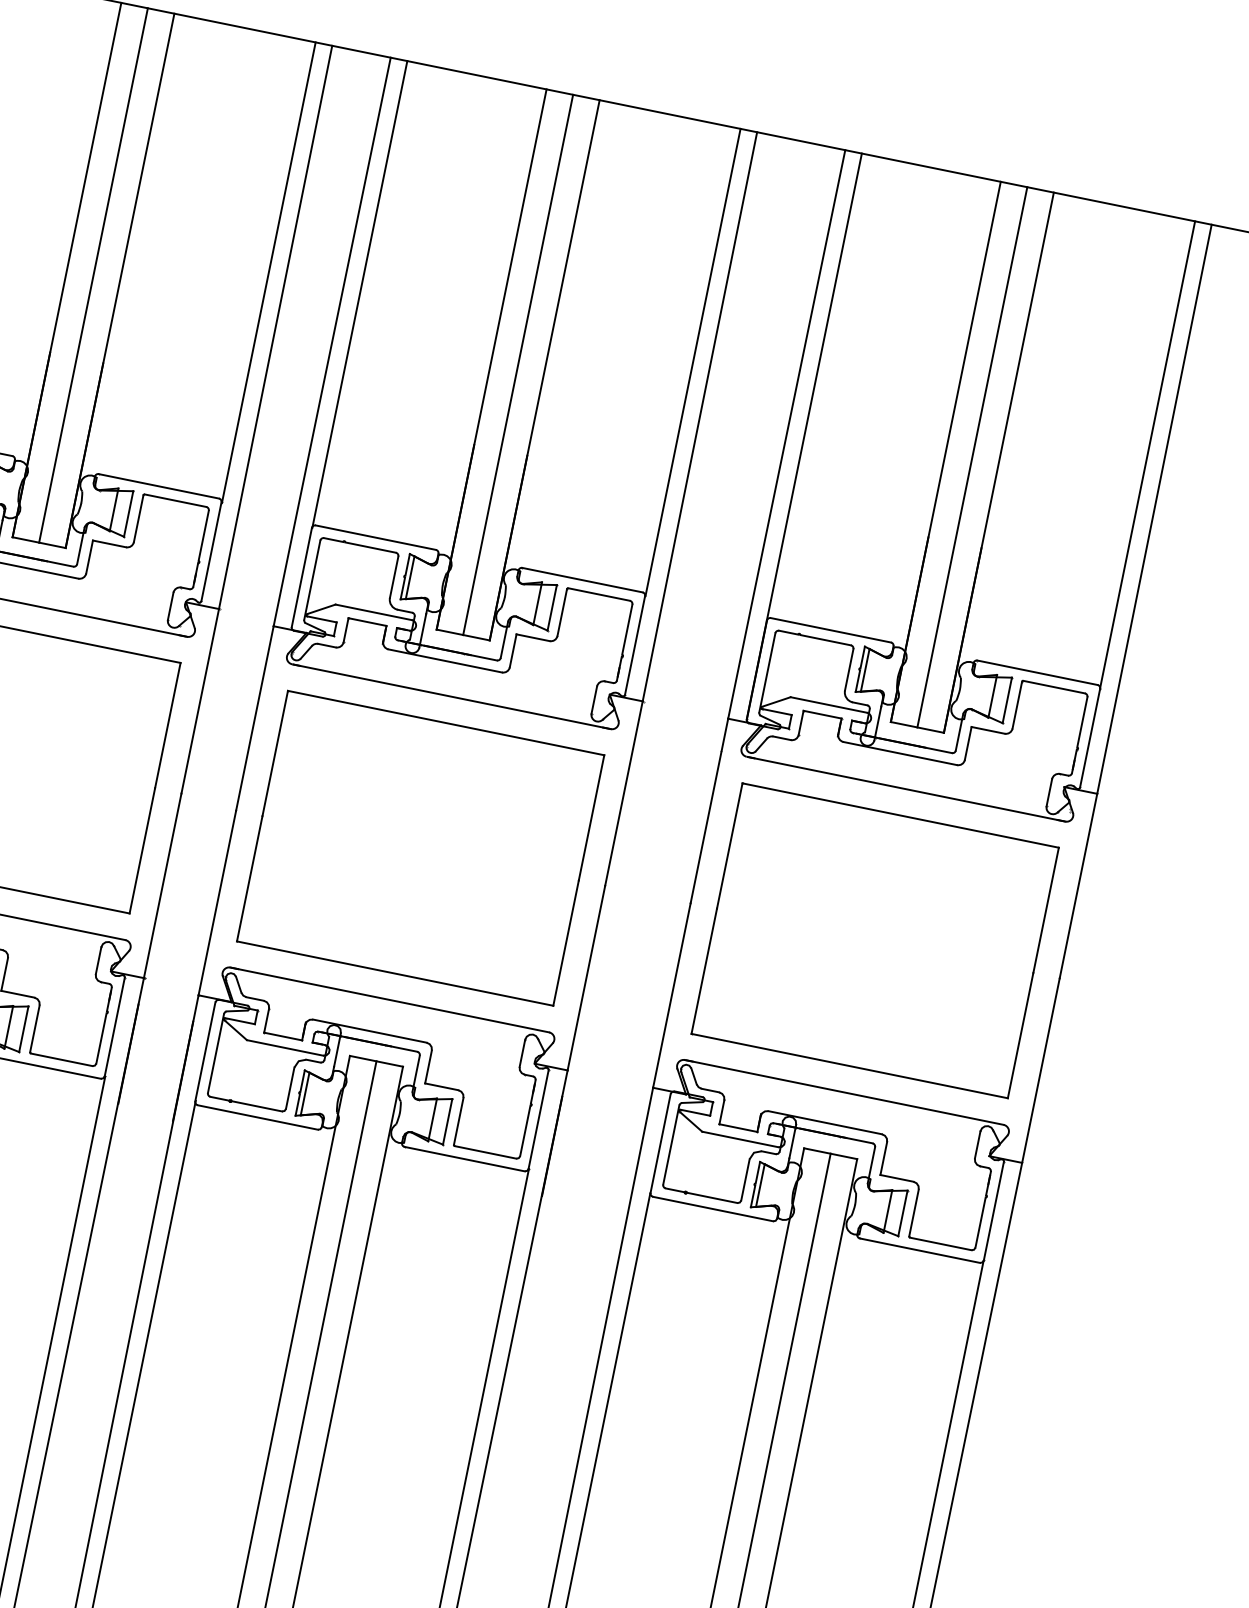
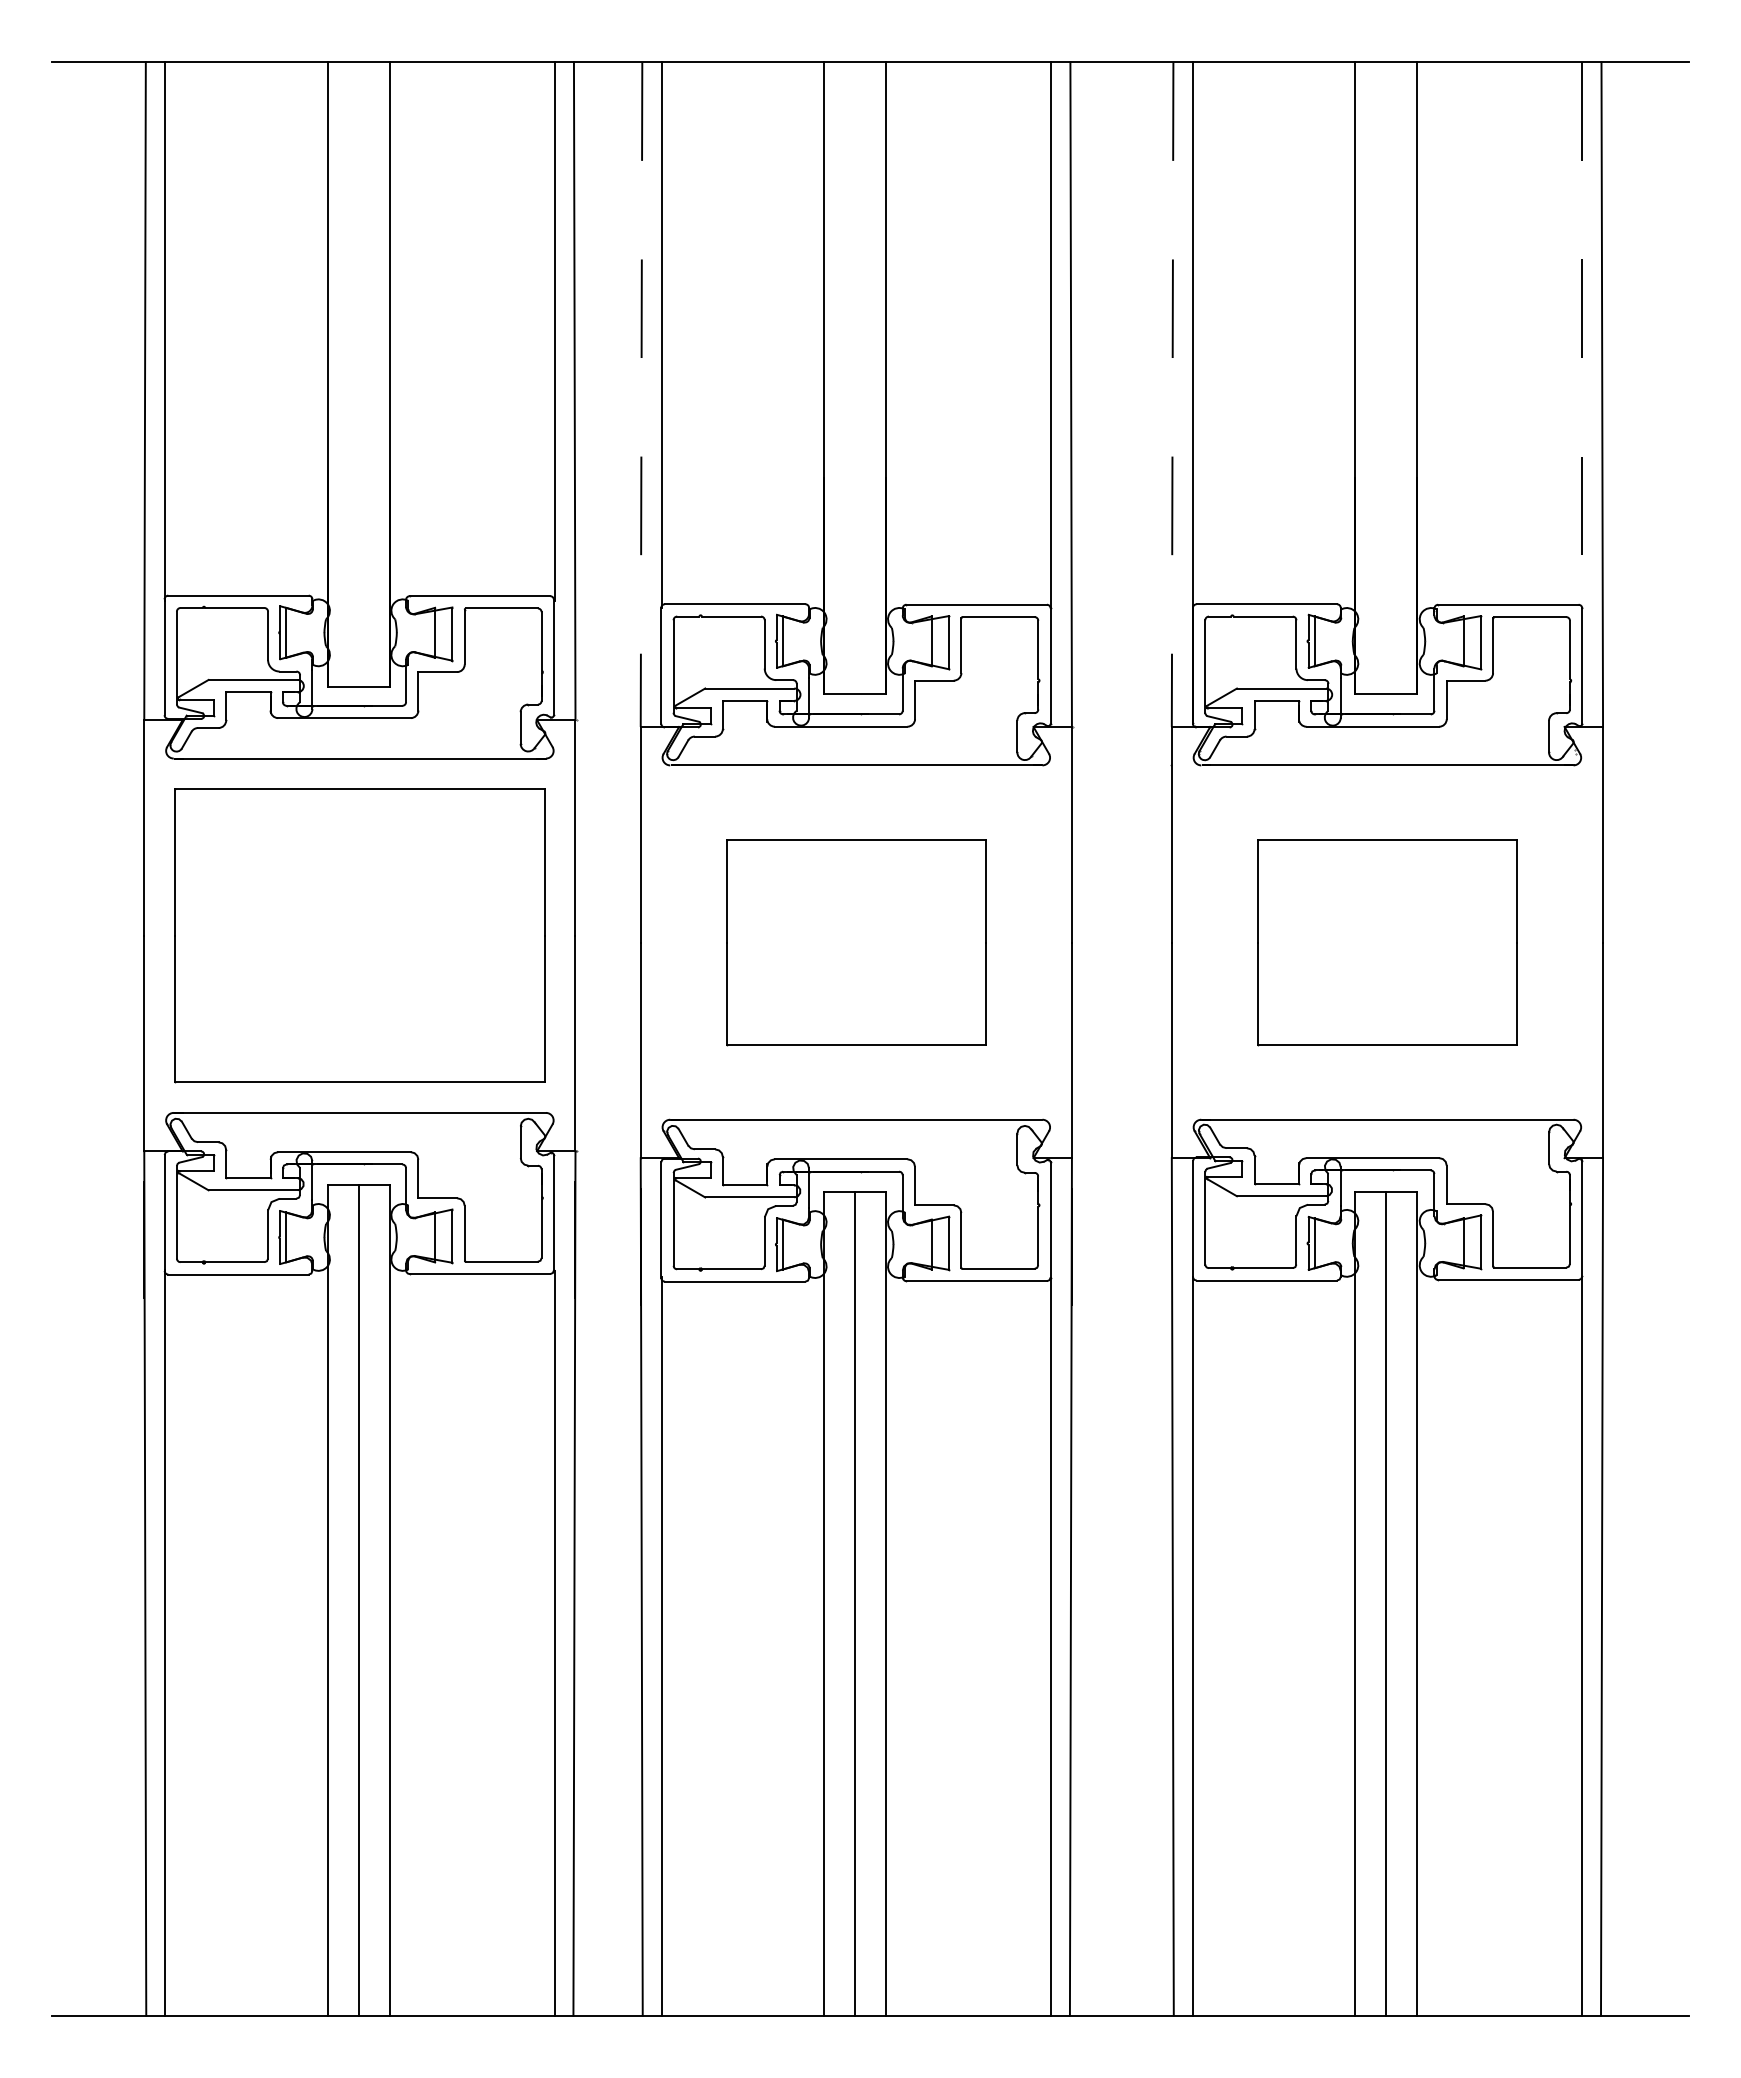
line: (93, 275) -> (358, 374), removed
line: (332, 342) -> (641, 395), solid -> dashed
line: (518, 364) -> (855, 377), removed
line: (786, 435) -> (1172, 395), solid -> dashed
line: (1148, 454) -> (1582, 334), solid -> dashed
line: (972, 457) -> (1386, 377), removed
part: (420, 848) -> (856, 942), size x0.7
part: (875, 940) -> (1387, 942), size x0.7

